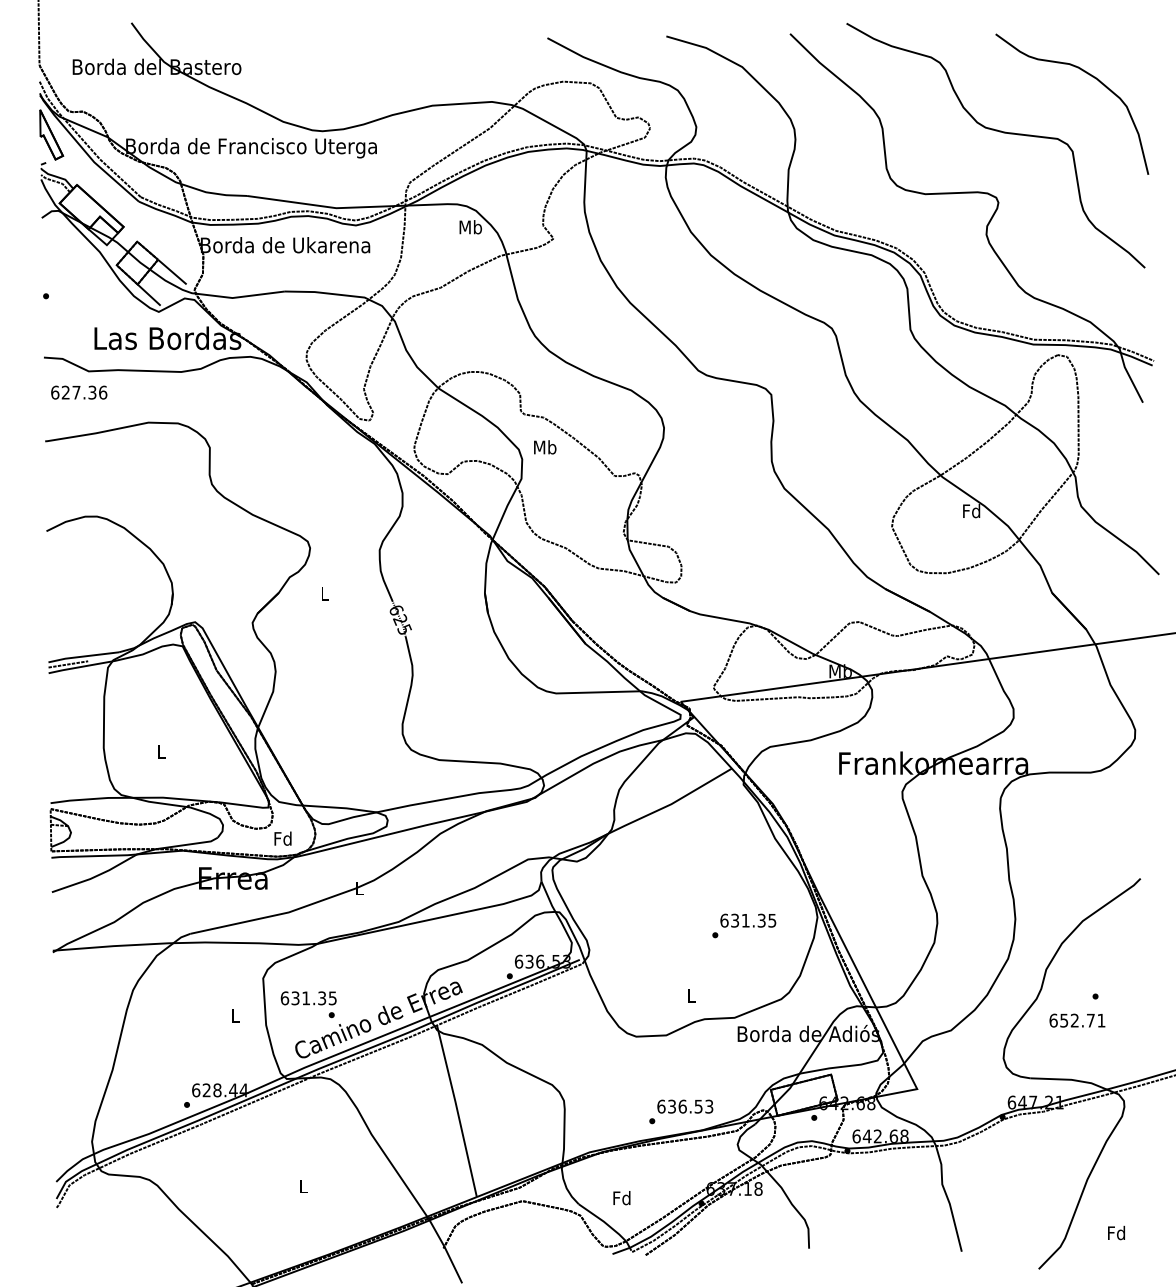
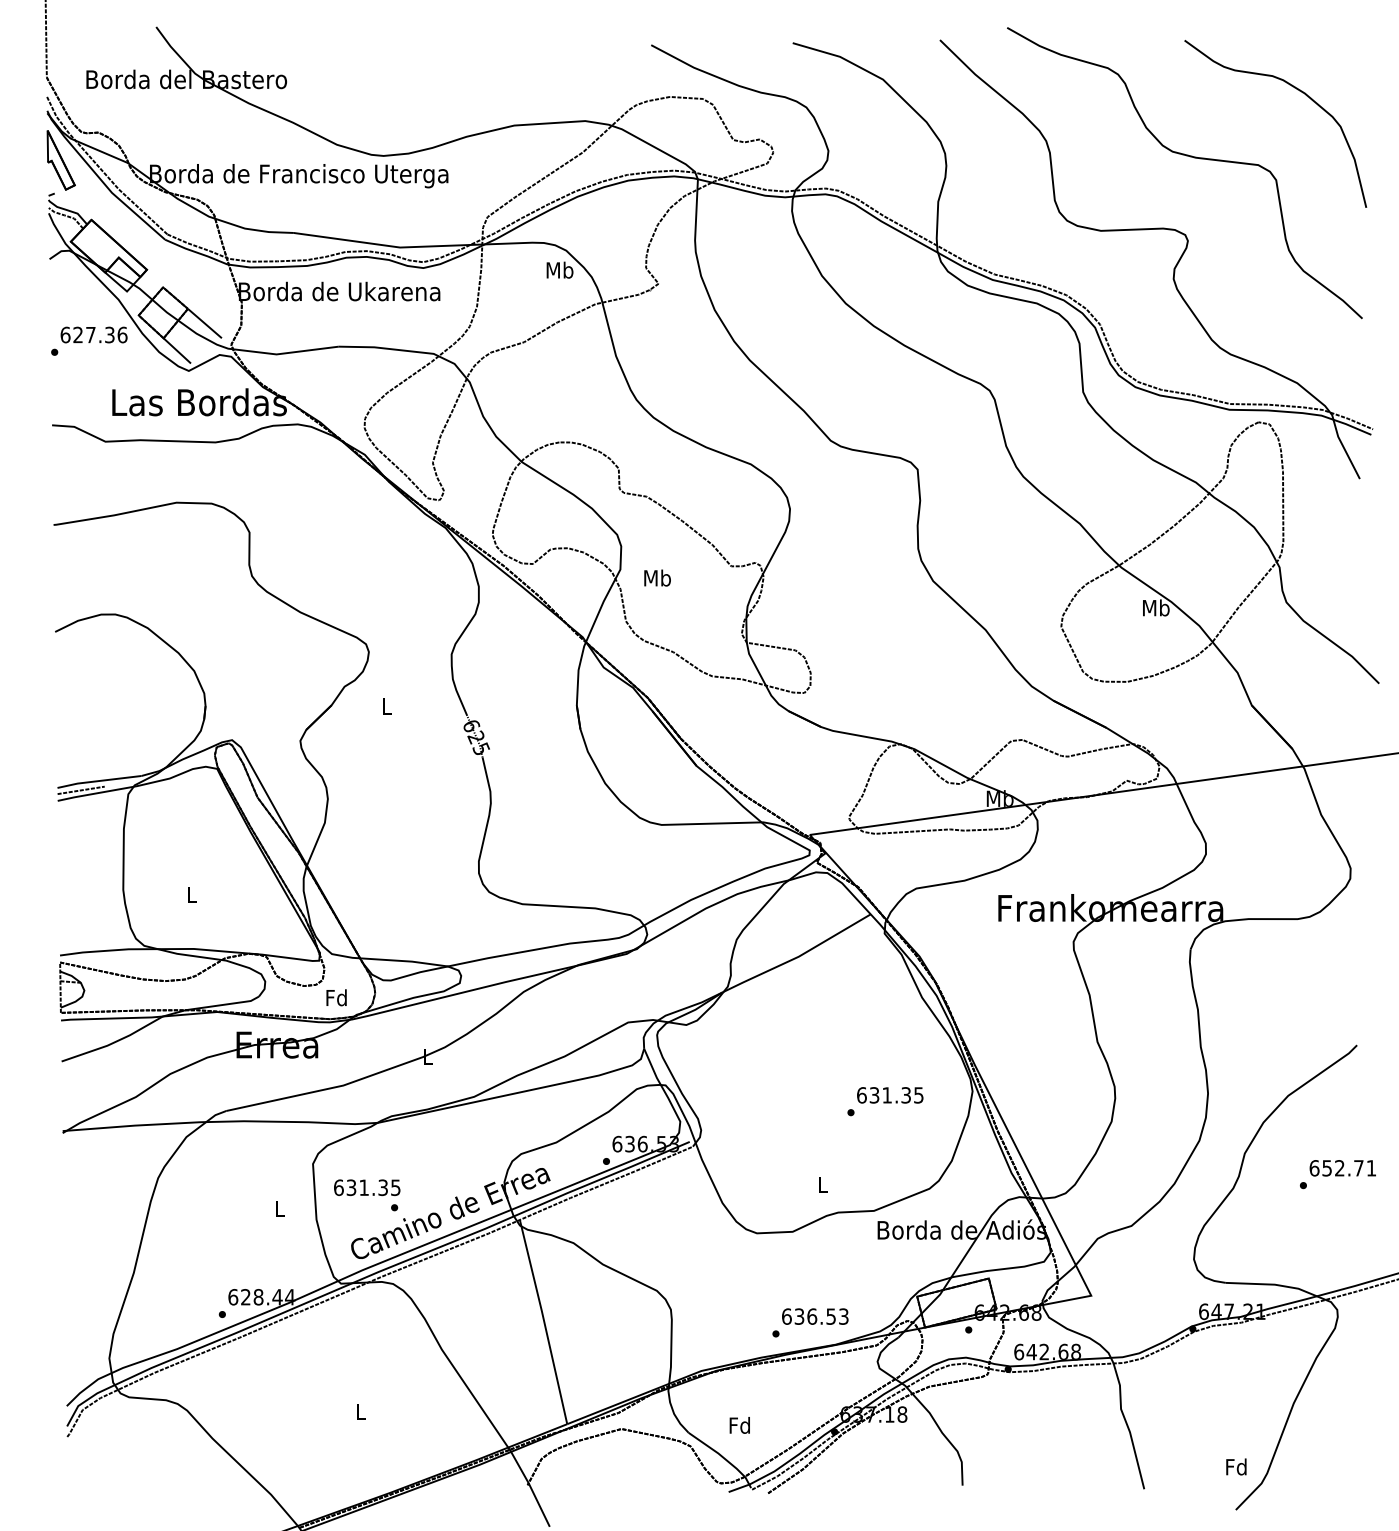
text: (78, 392) -> (93, 334), moved
text: (545, 446) -> (657, 577), moved
text: (972, 510) -> (1156, 607), Fd -> Mb
text: (1077, 1020) -> (1342, 1168), moved
text: (1116, 1232) -> (1236, 1466), moved

